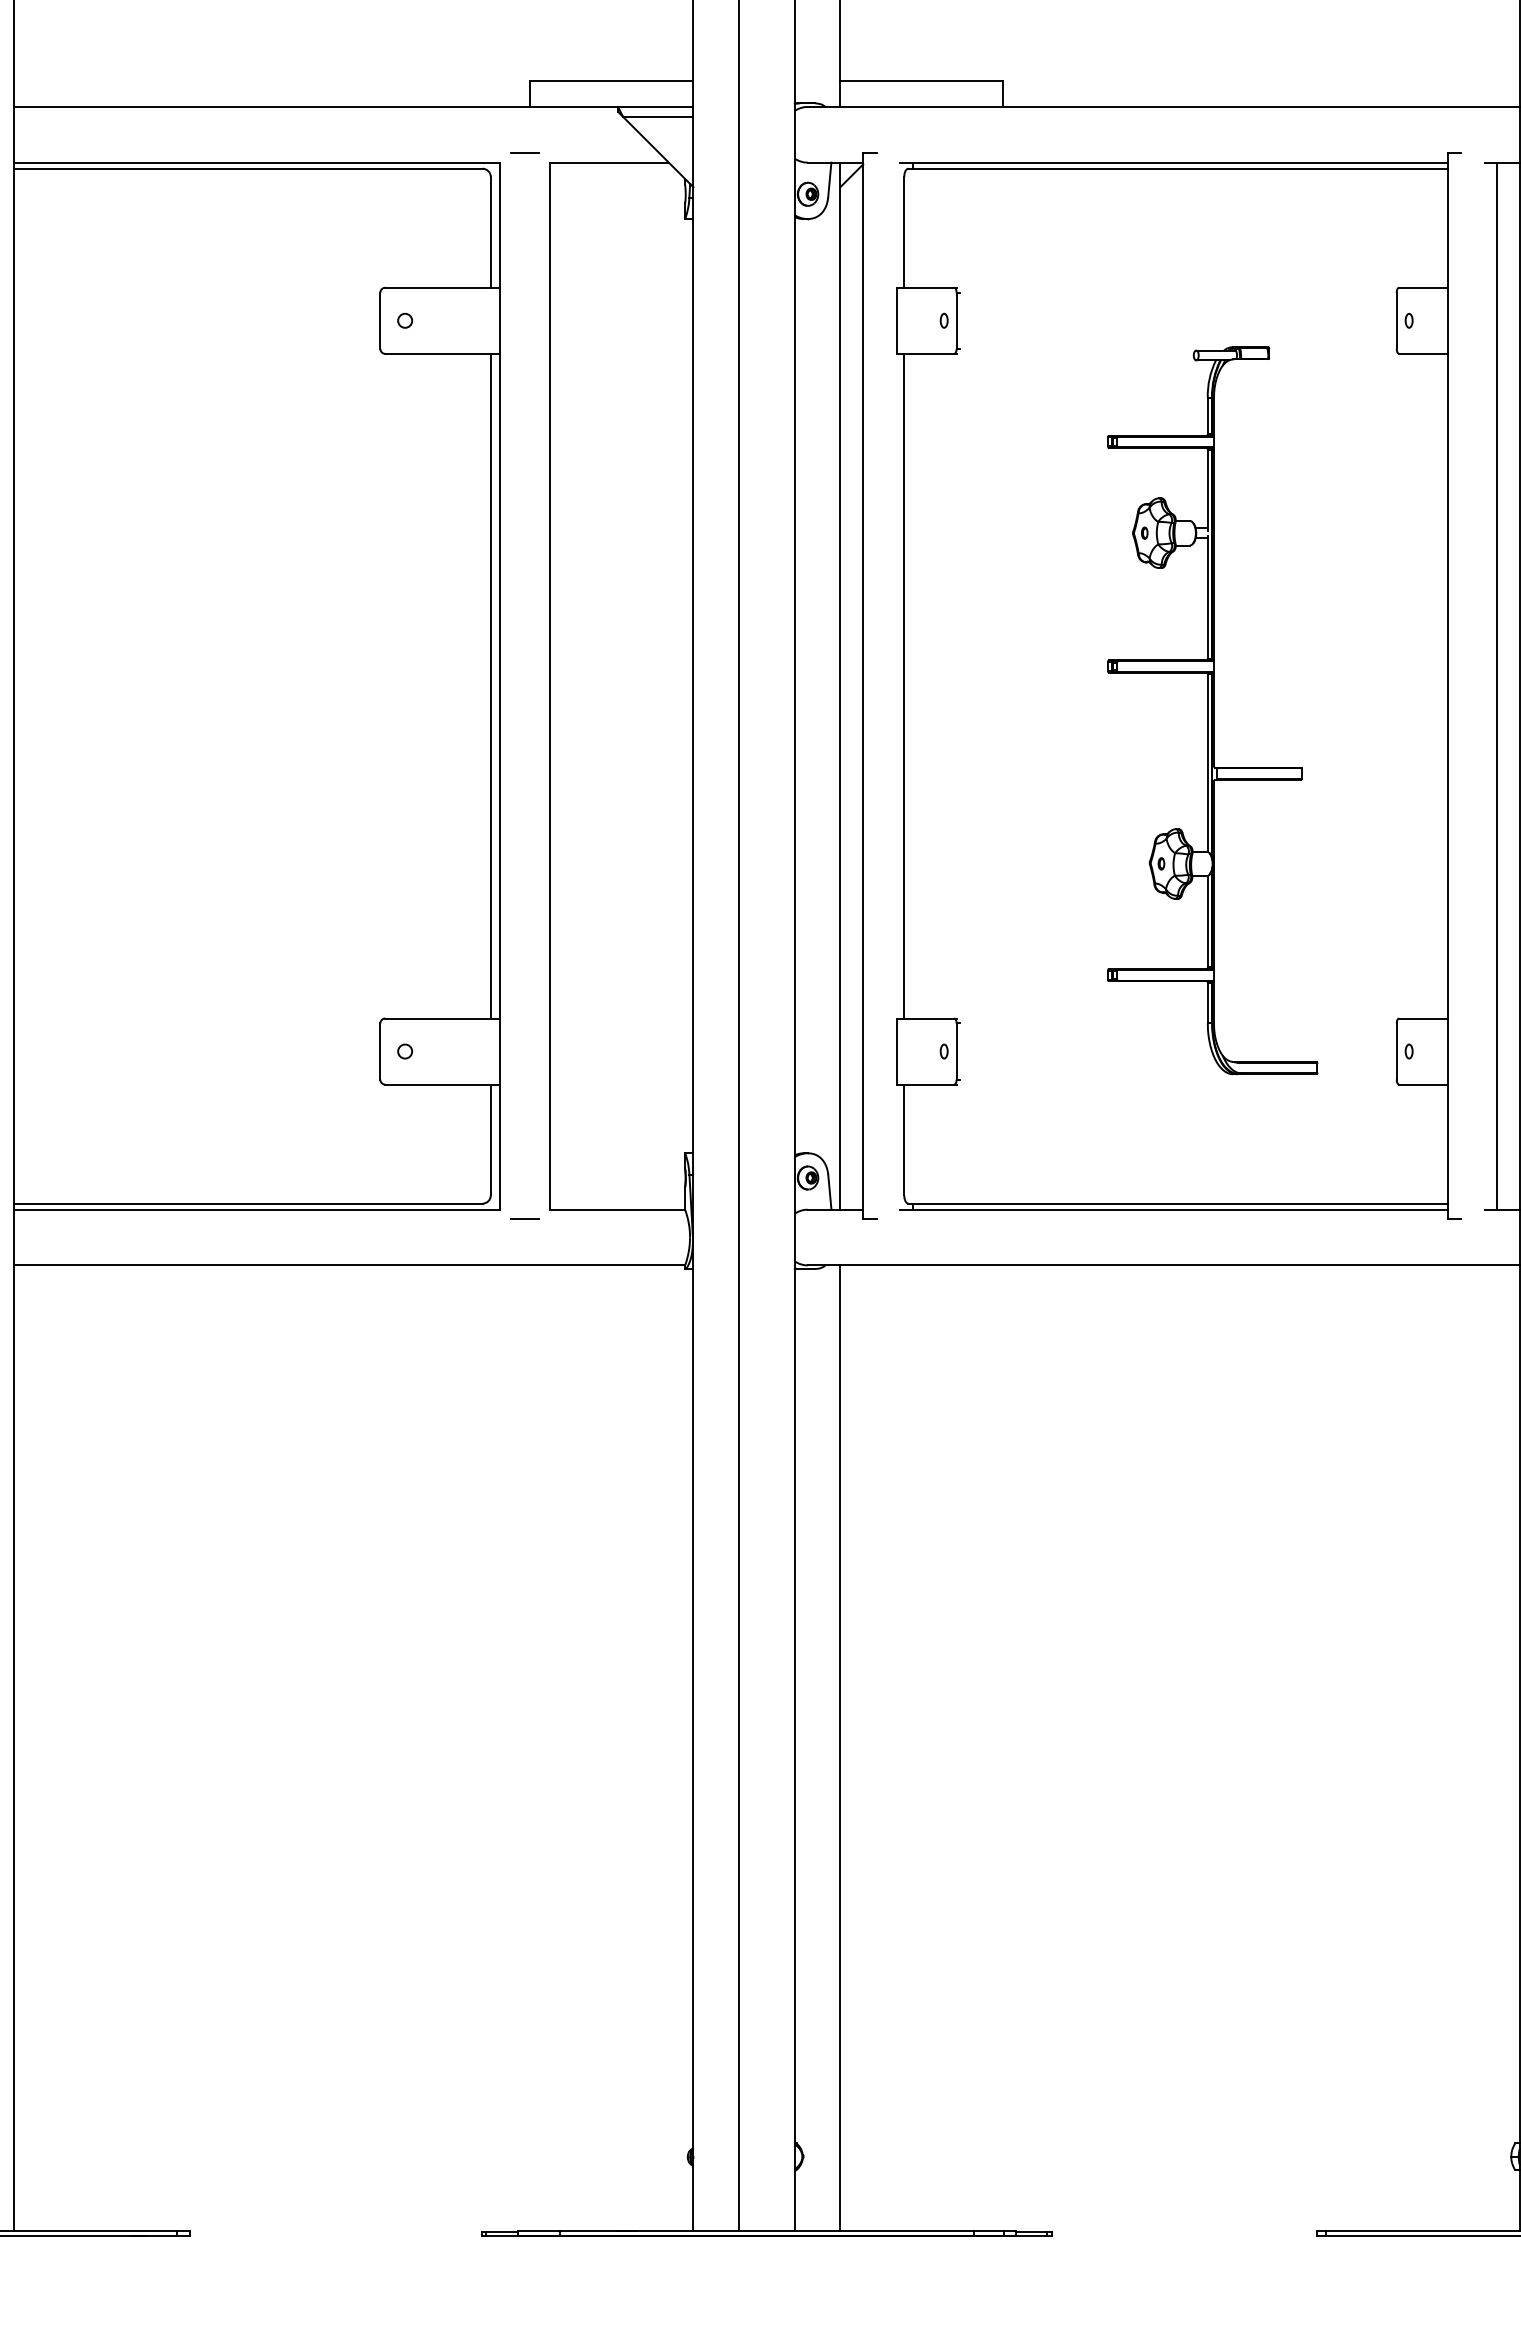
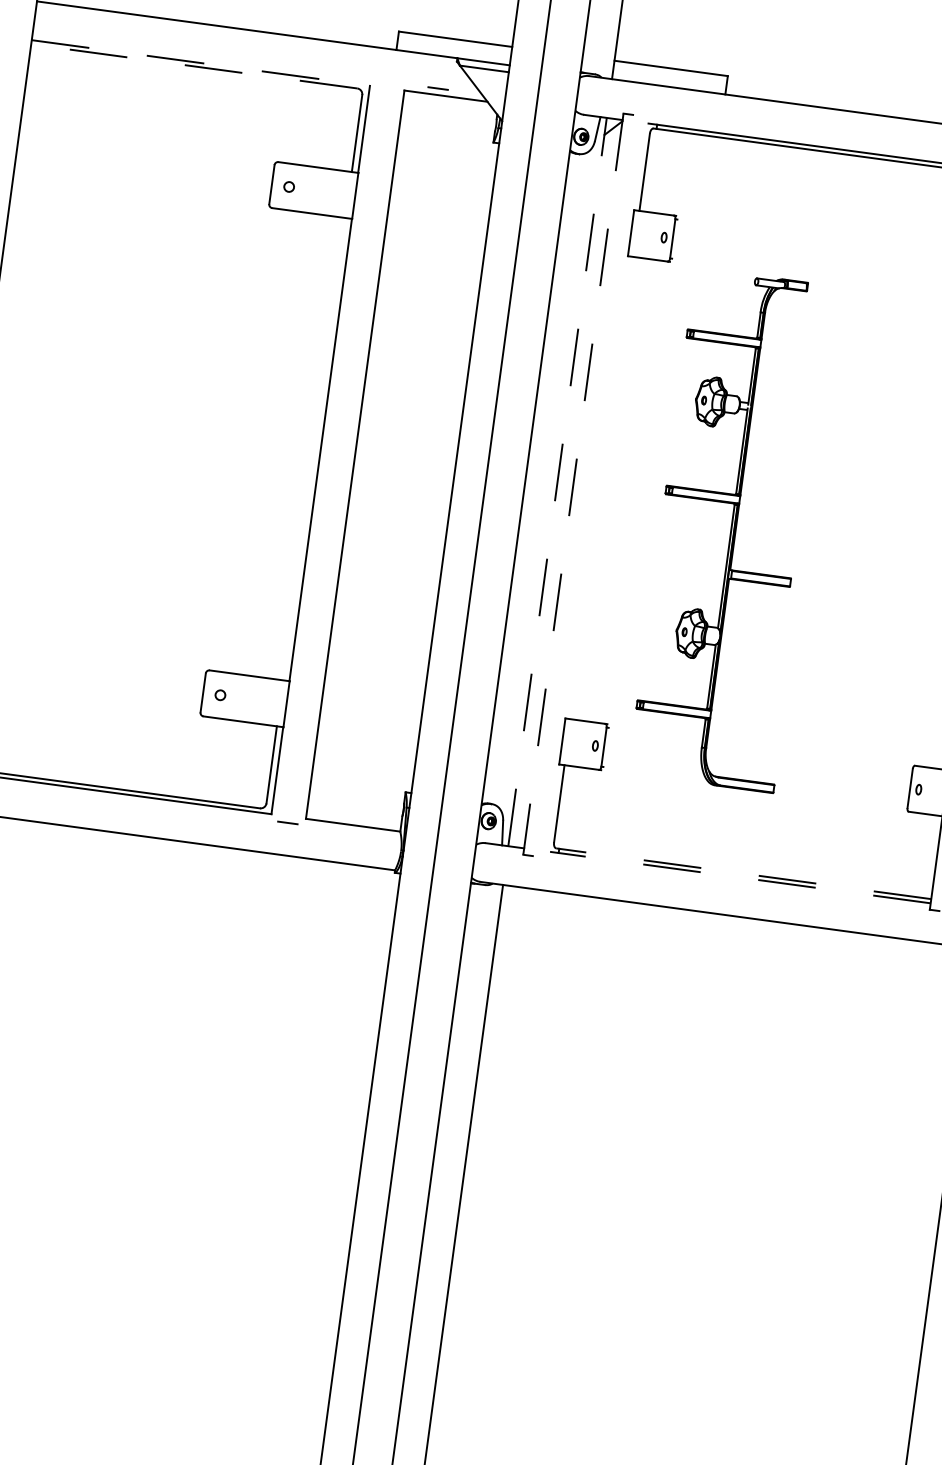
line: (524, 152) -> (438, 87), moved
line: (257, 162) -> (201, 62), solid -> dashed
line: (247, 168) -> (193, 66), solid -> dashed
line: (490, 685) -> (314, 448), removed
line: (904, 685) -> (602, 487), removed
line: (840, 686) -> (557, 482), solid -> dashed
line: (863, 686) -> (573, 484), solid -> dashed
part: (1212, 710) -> (734, 530), moved
line: (1178, 1203) -> (744, 873), solid -> dashed
line: (1174, 1209) -> (740, 877), solid -> dashed

